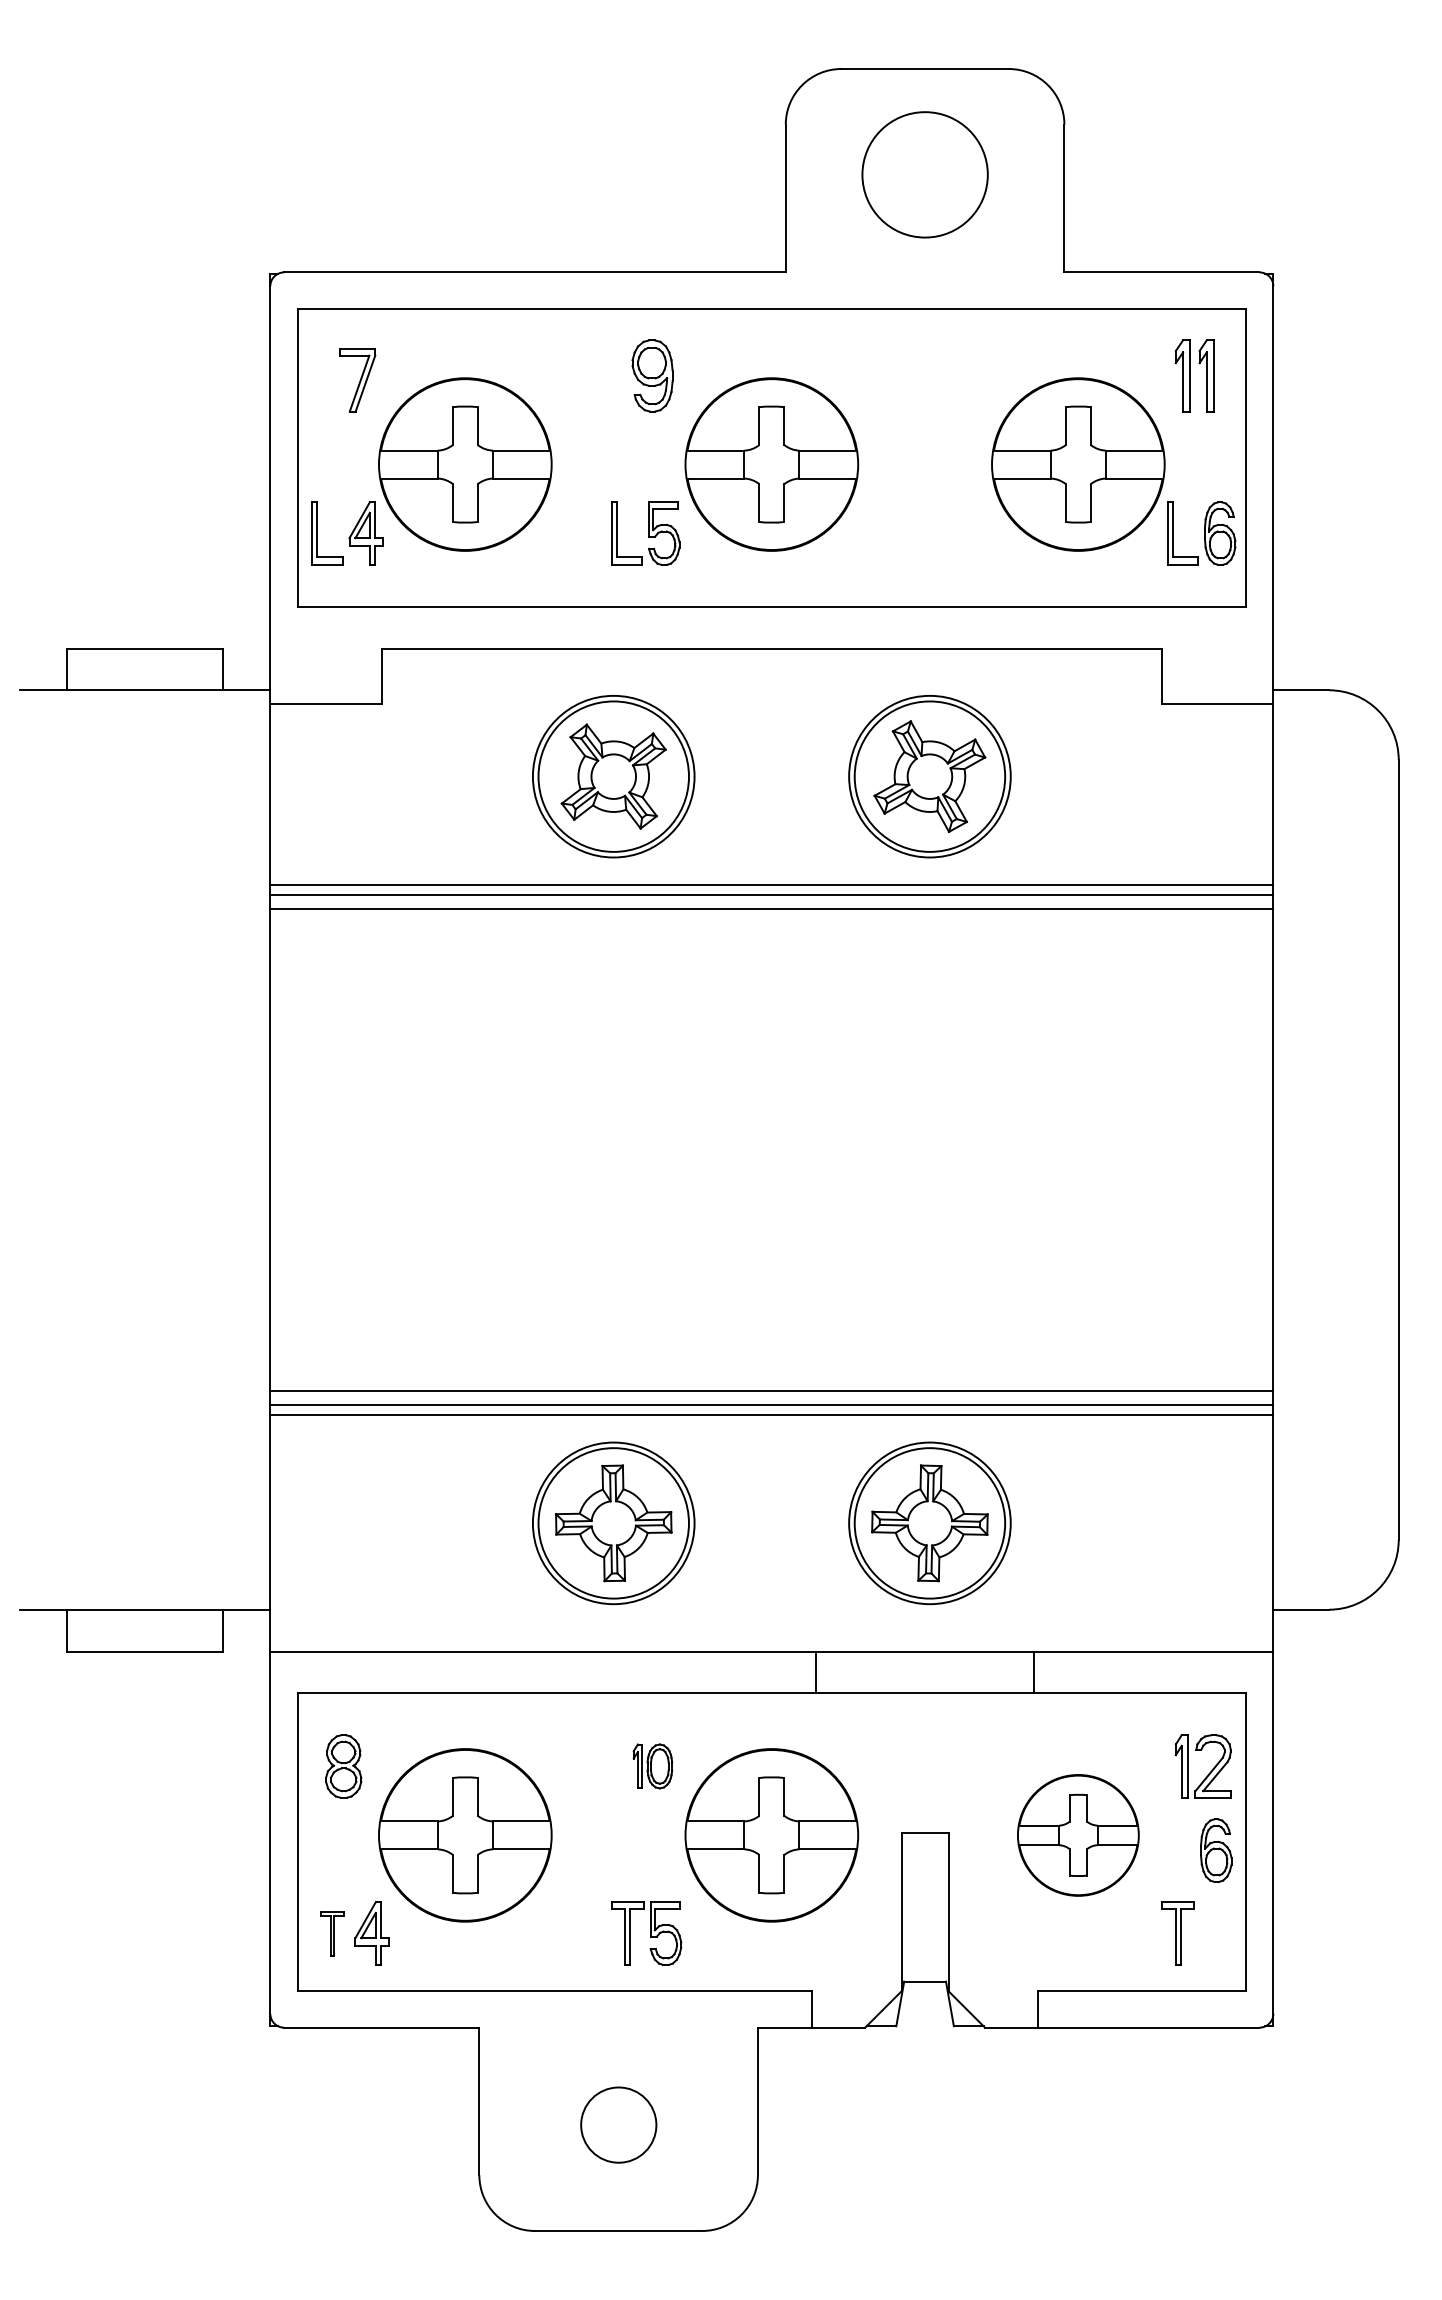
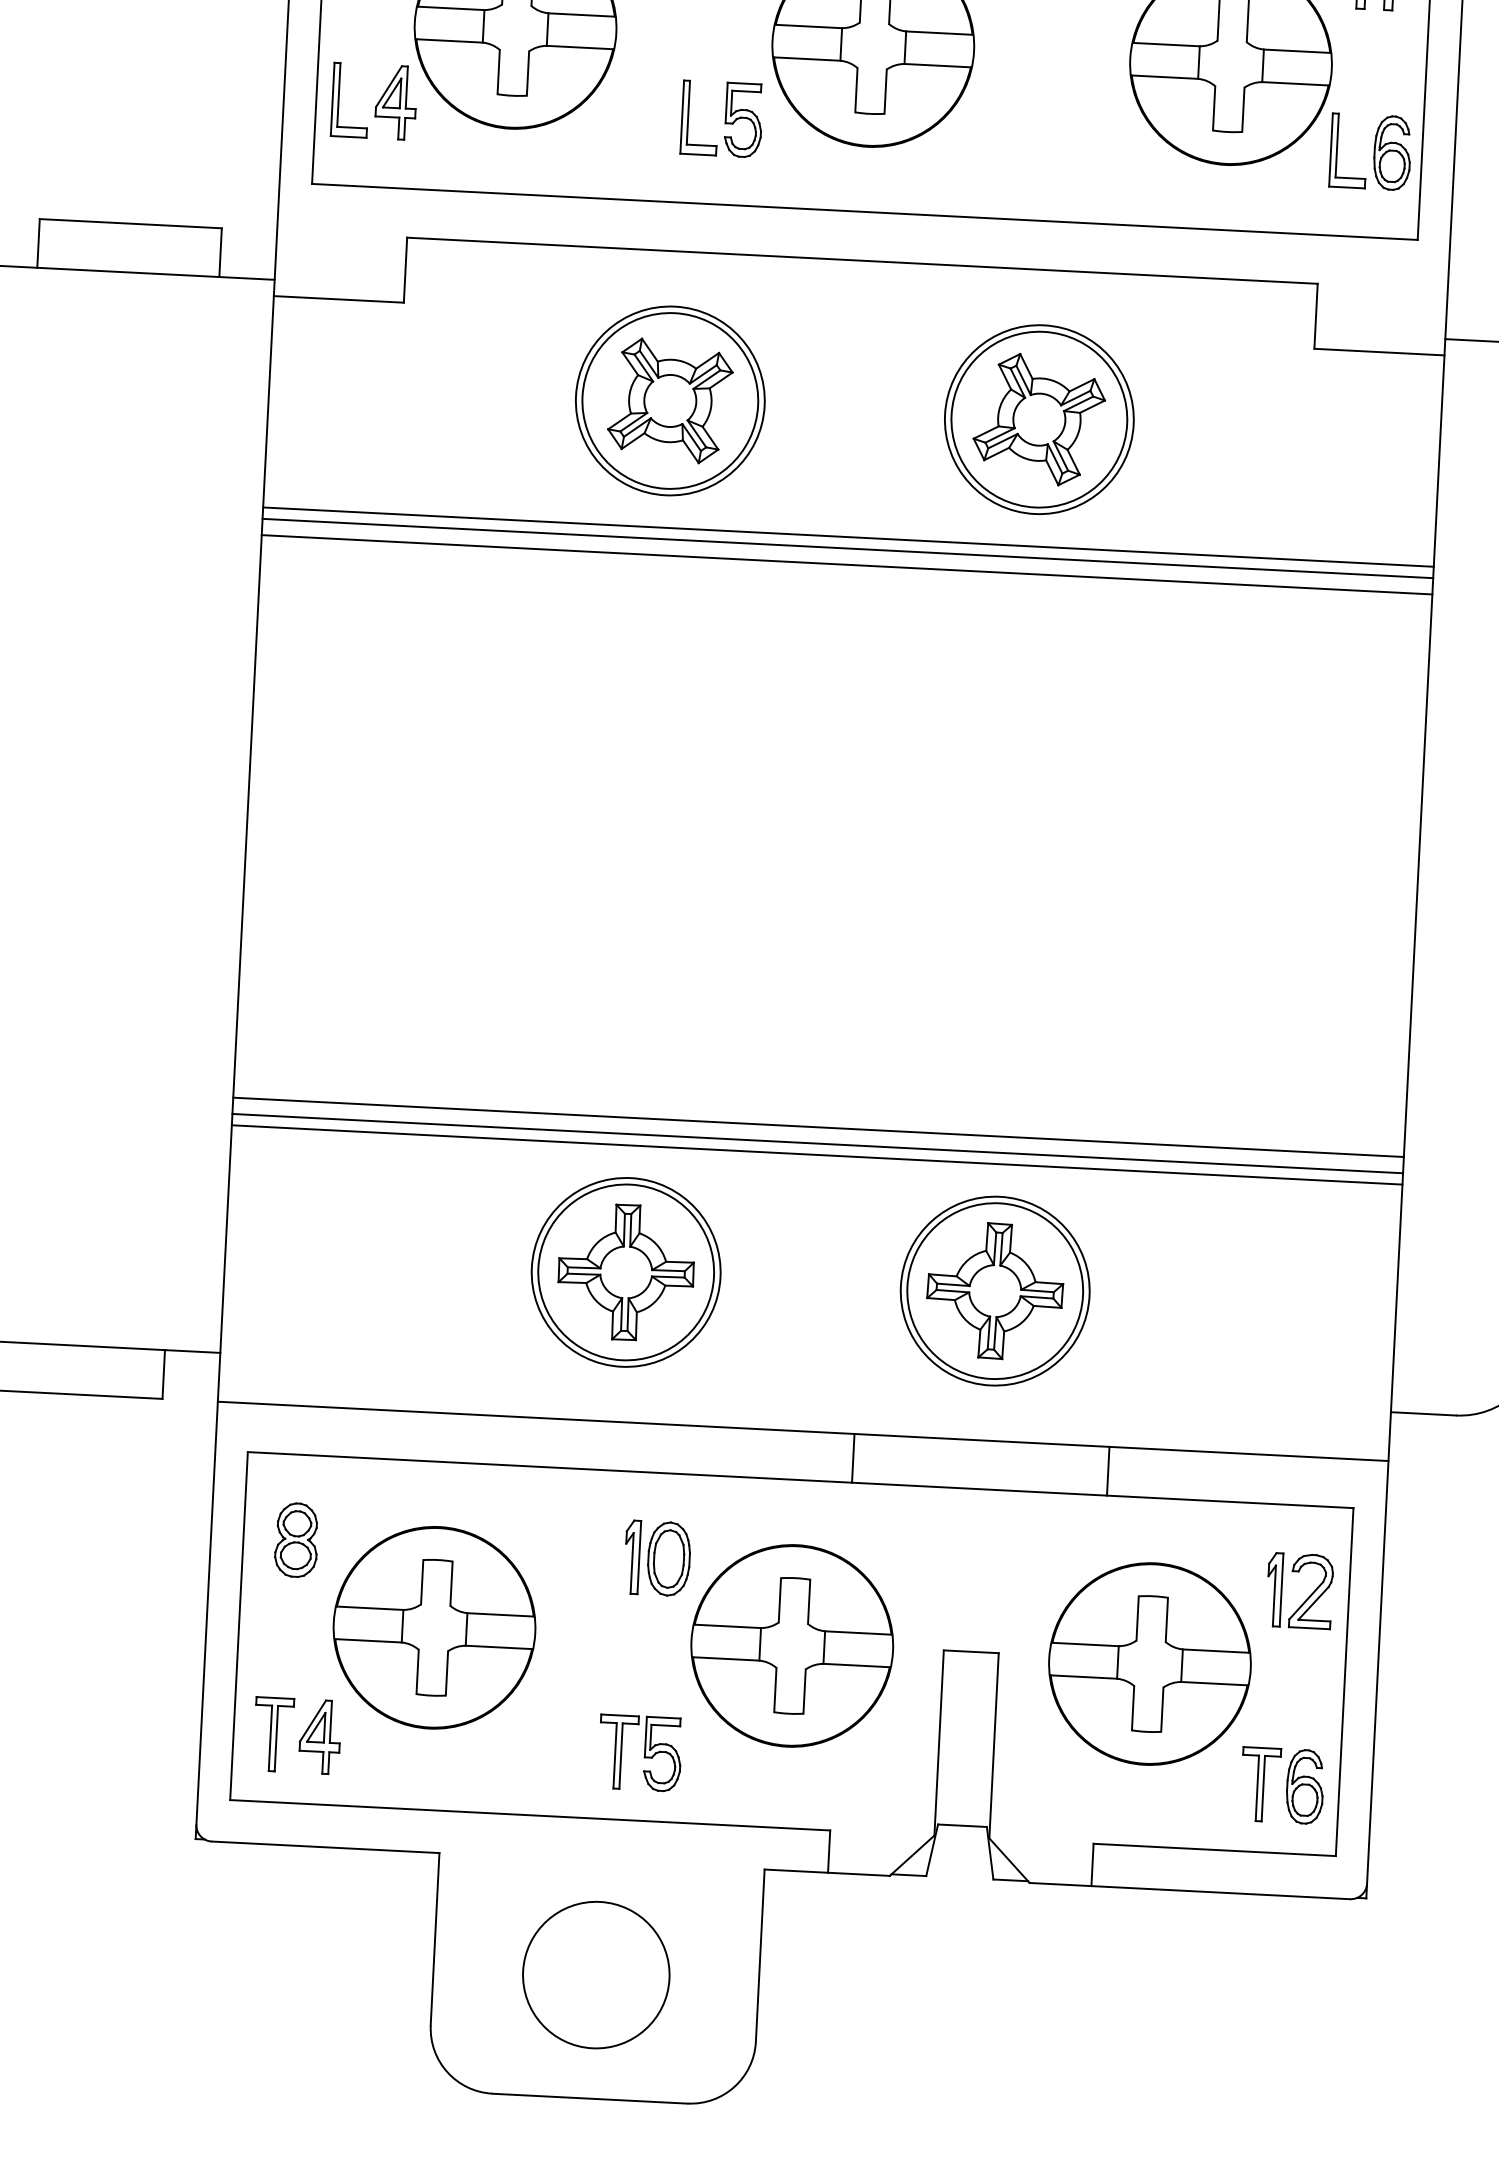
part: (652, 1766) -> (657, 1558), size x1.43
part: (1078, 1835) -> (1150, 1664), size x1.43
part: (1216, 1850) -> (1305, 1786), moved
part: (332, 1933) -> (273, 1734), size x1.43
circle: (618, 2124) -> (596, 1974), size x1.67

